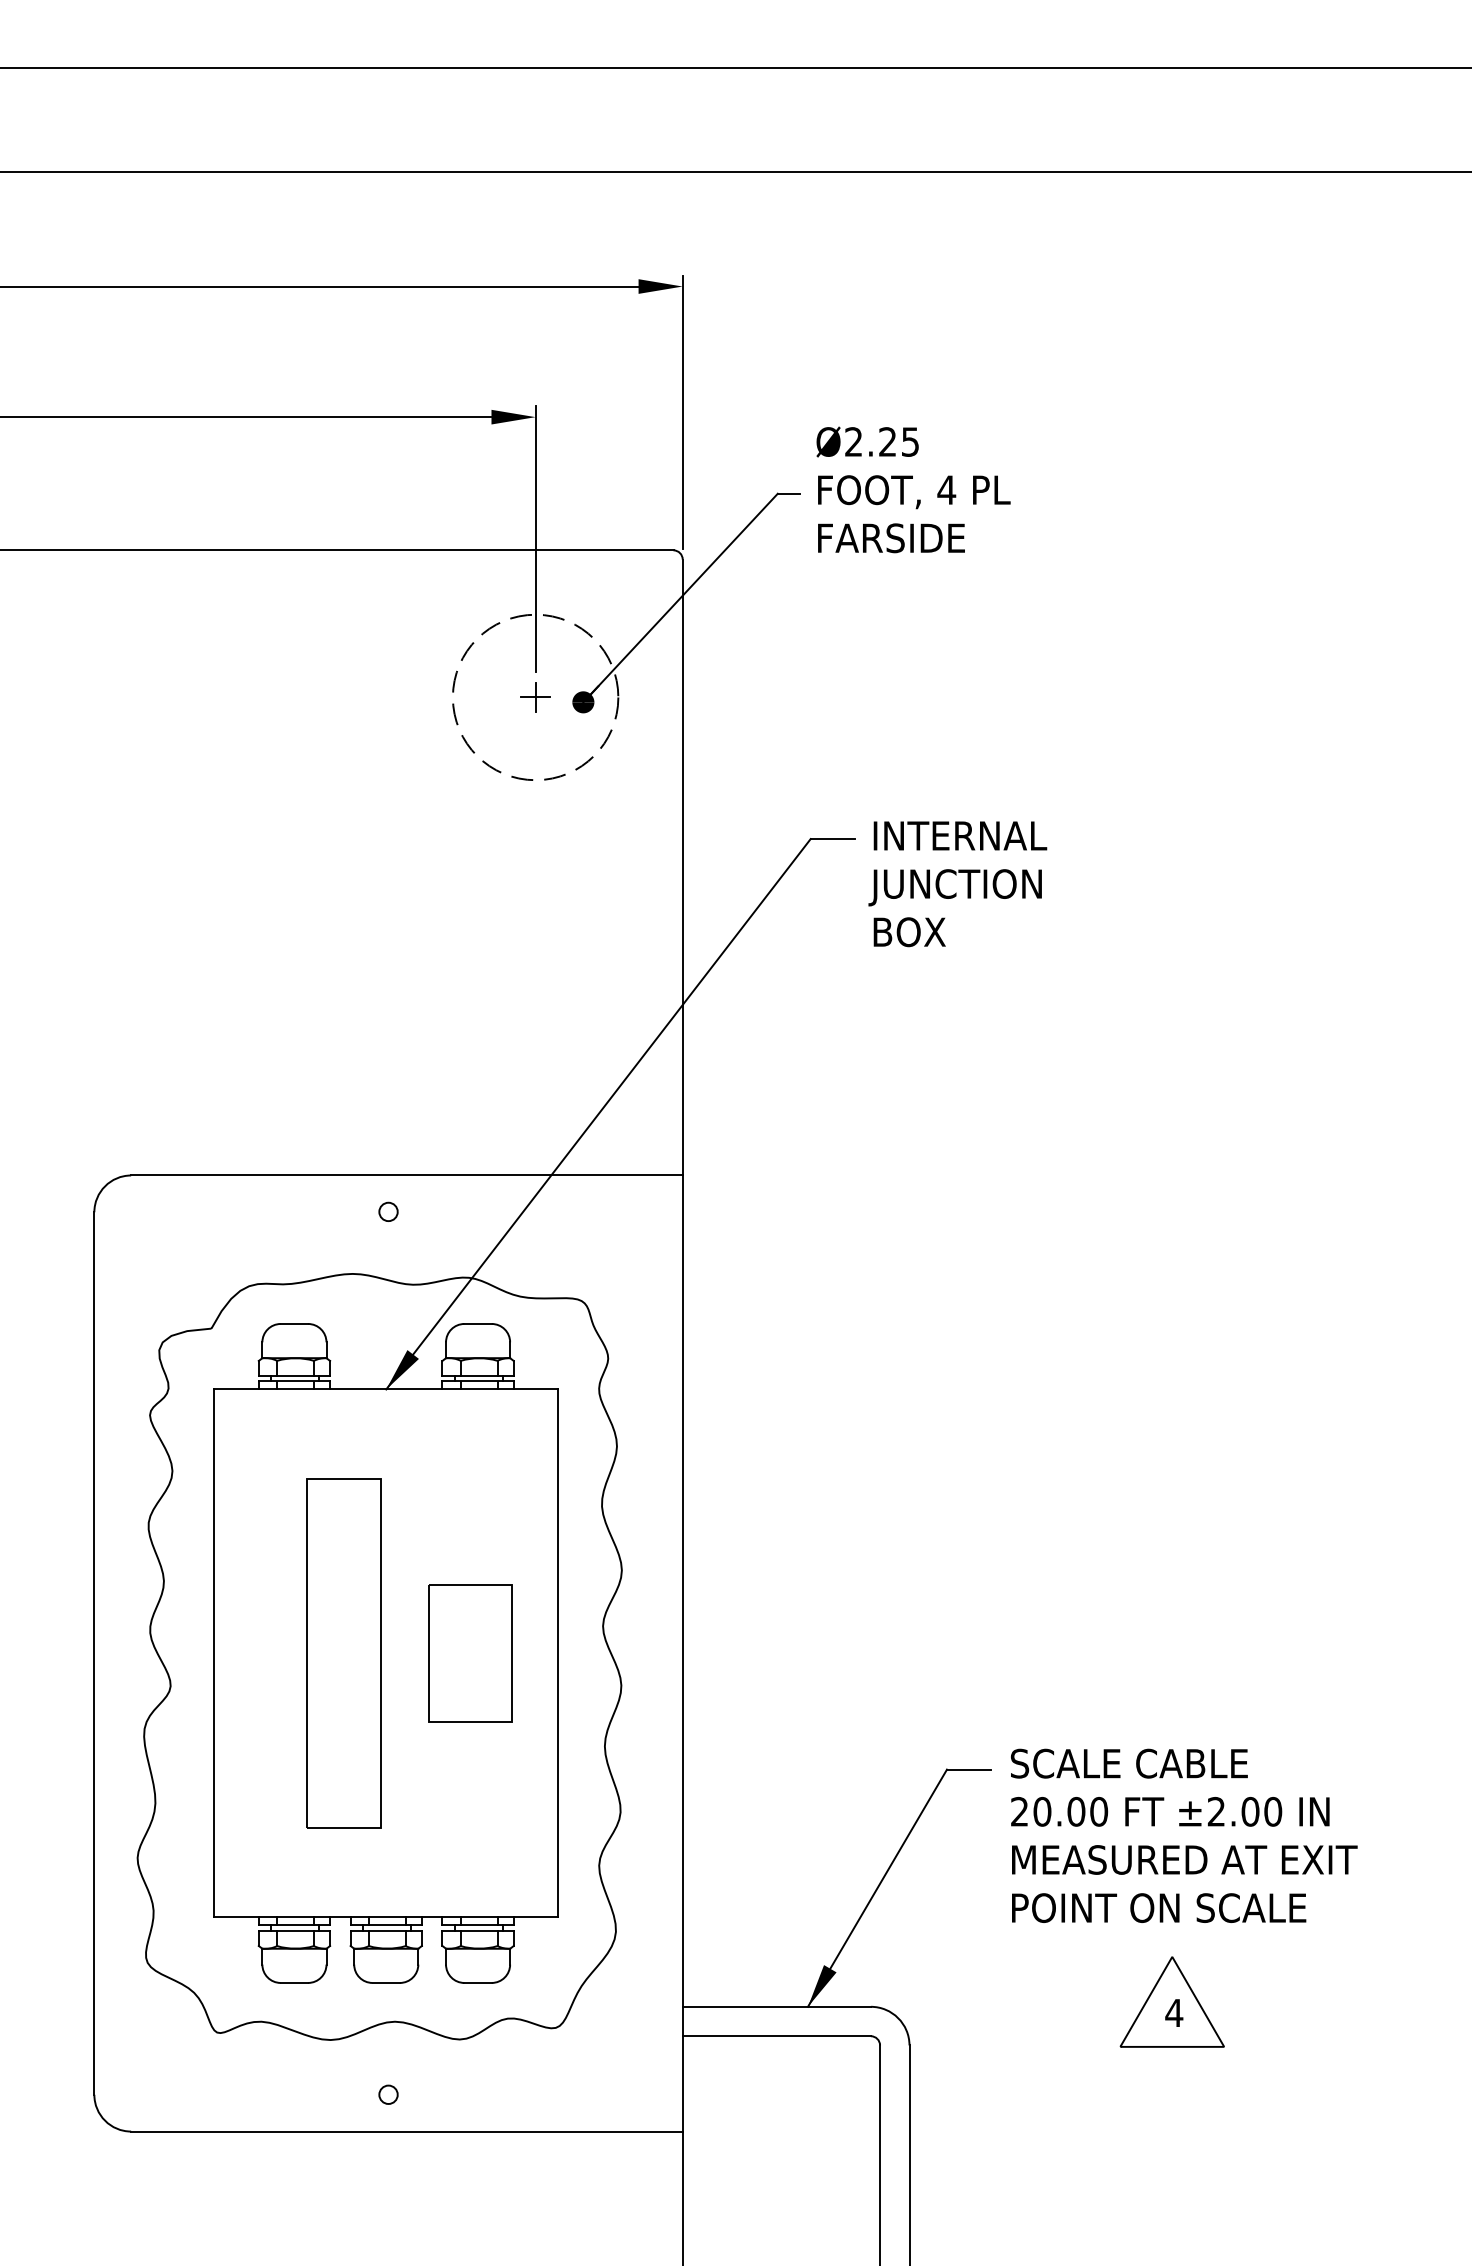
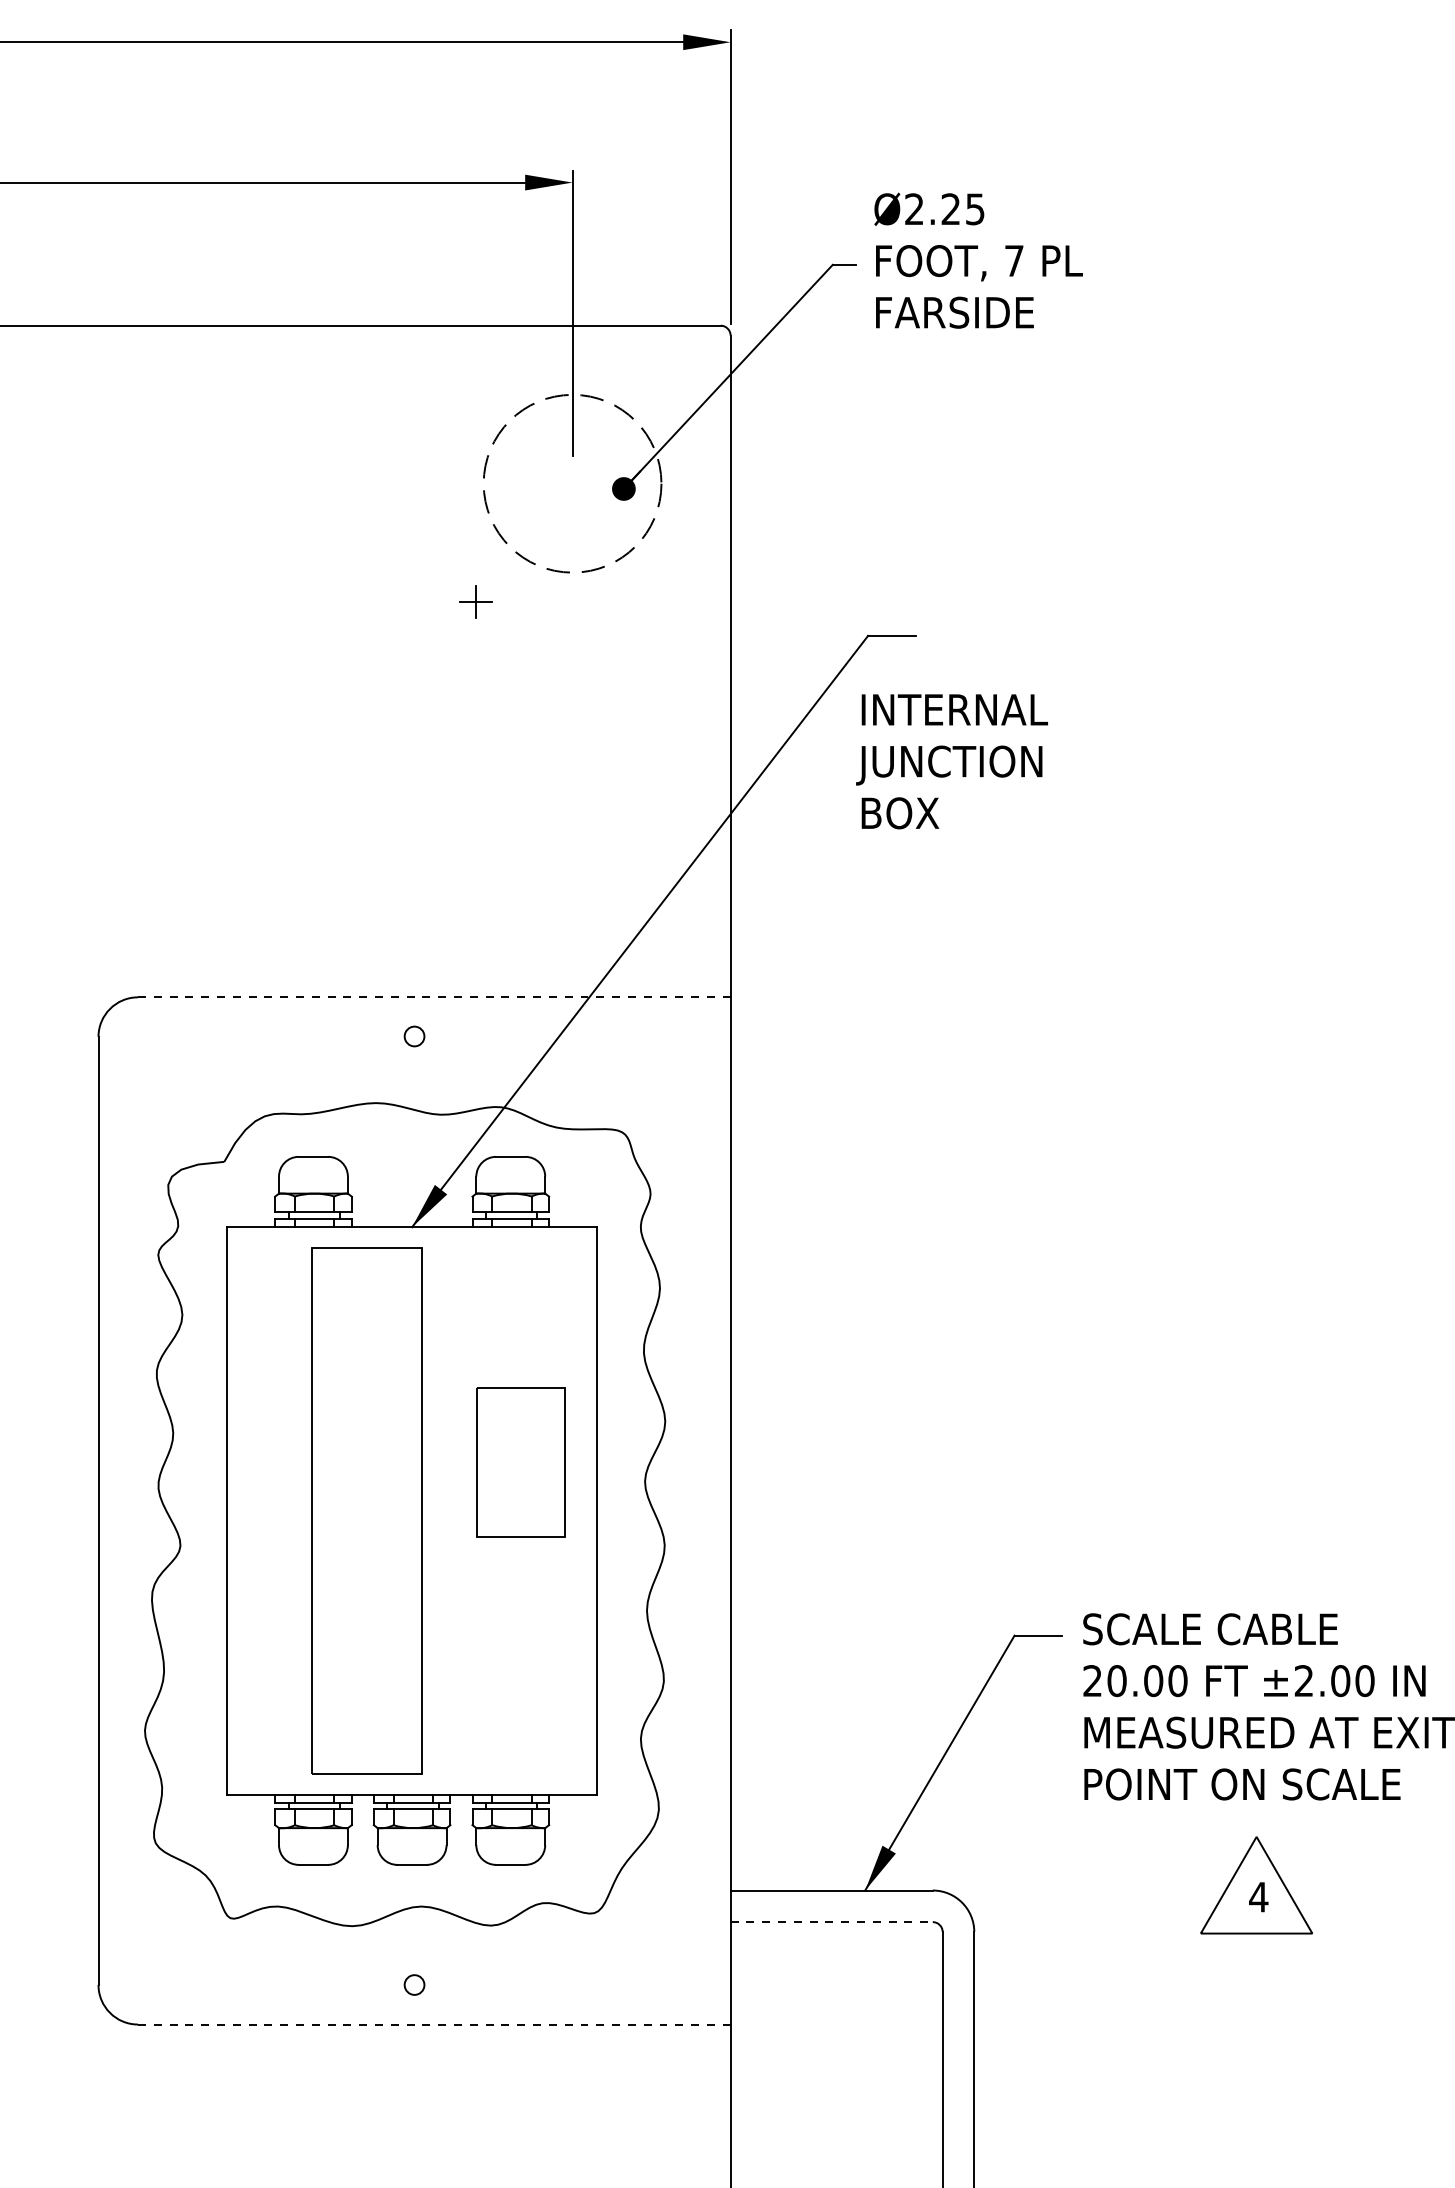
text: (946, 489) -> (1014, 260), 4 -> 7
part: (535, 697) -> (475, 601), moved
text: (957, 884) -> (951, 762), moved
line: (406, 1175) -> (433, 997), solid -> dashed
part: (343, 1653) -> (366, 1510), size x1.4
part: (470, 1653) -> (520, 1462), moved
line: (777, 2036) -> (832, 1922), solid -> dashed
line: (406, 2131) -> (433, 2024), solid -> dashed

